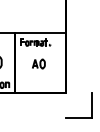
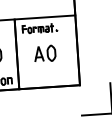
part: (38, 63) -> (44, 53), size x1.43

